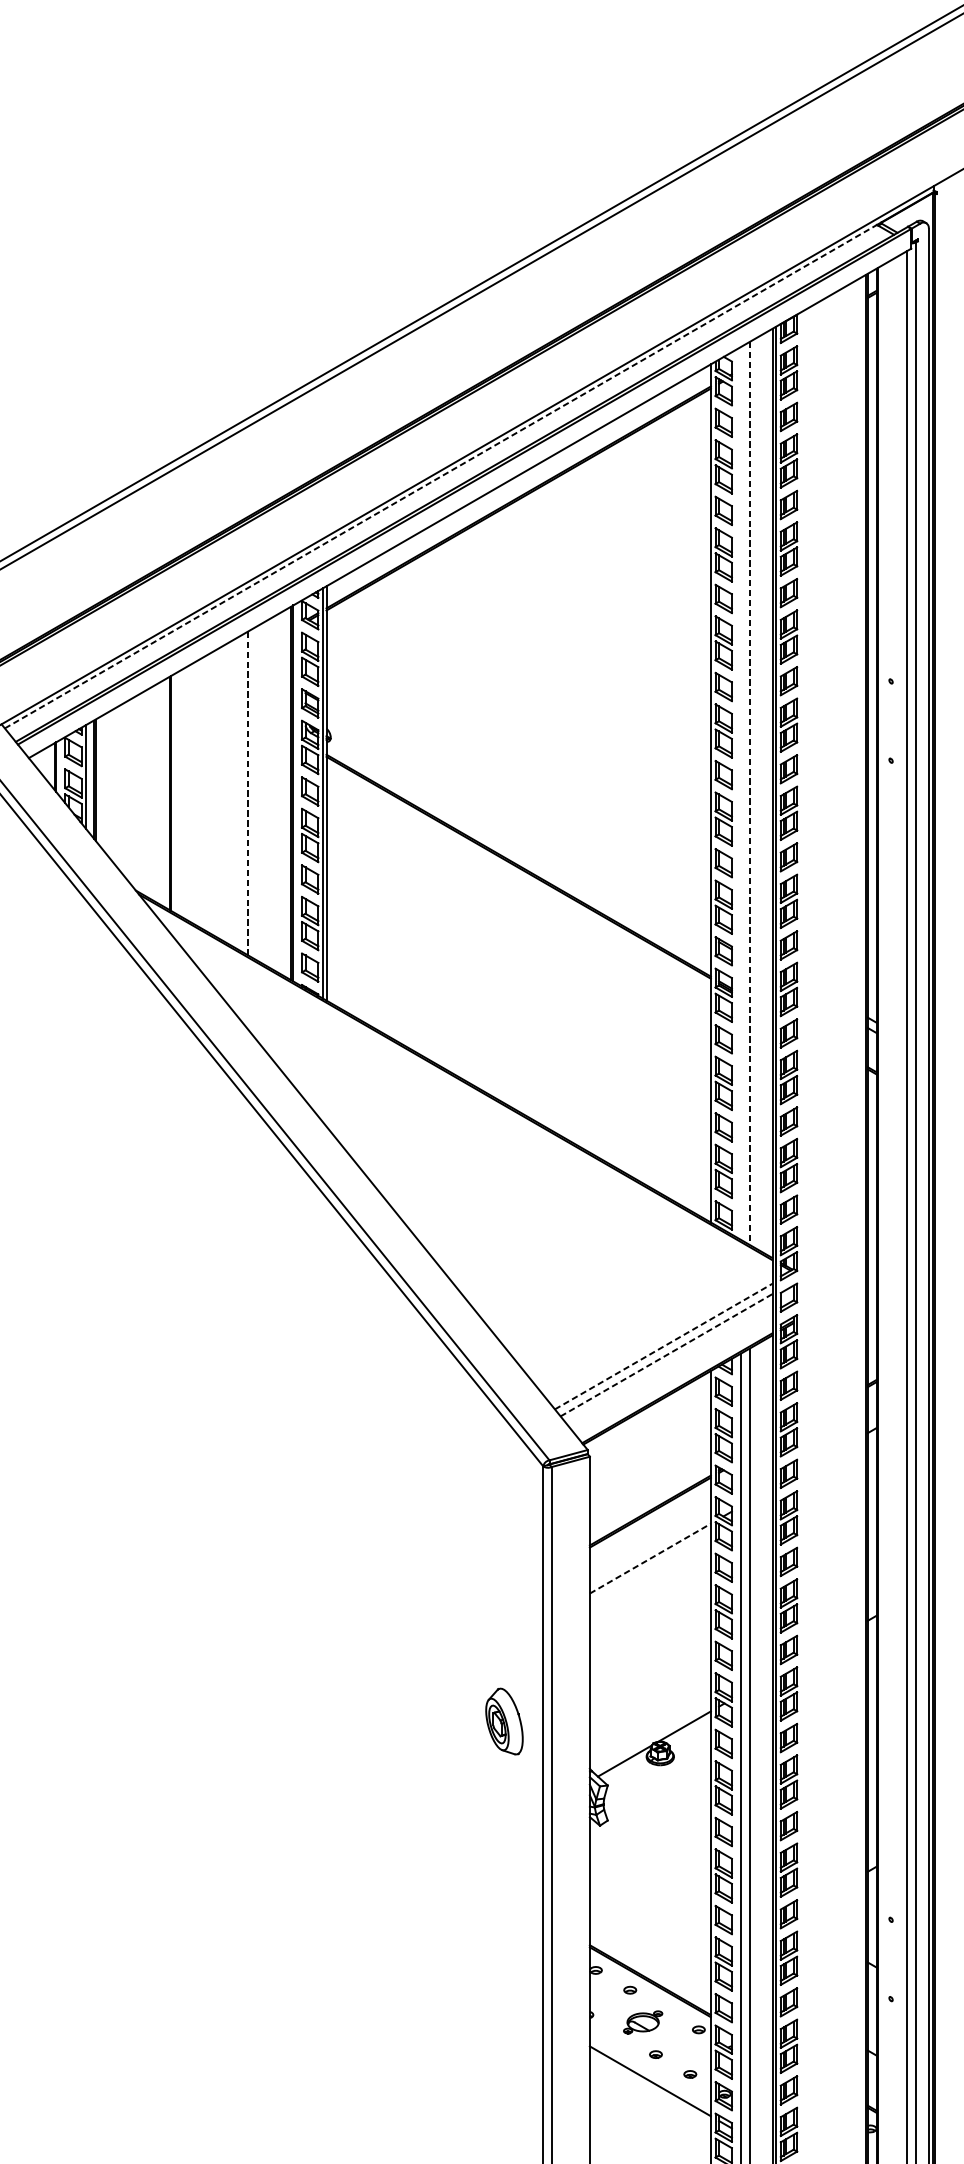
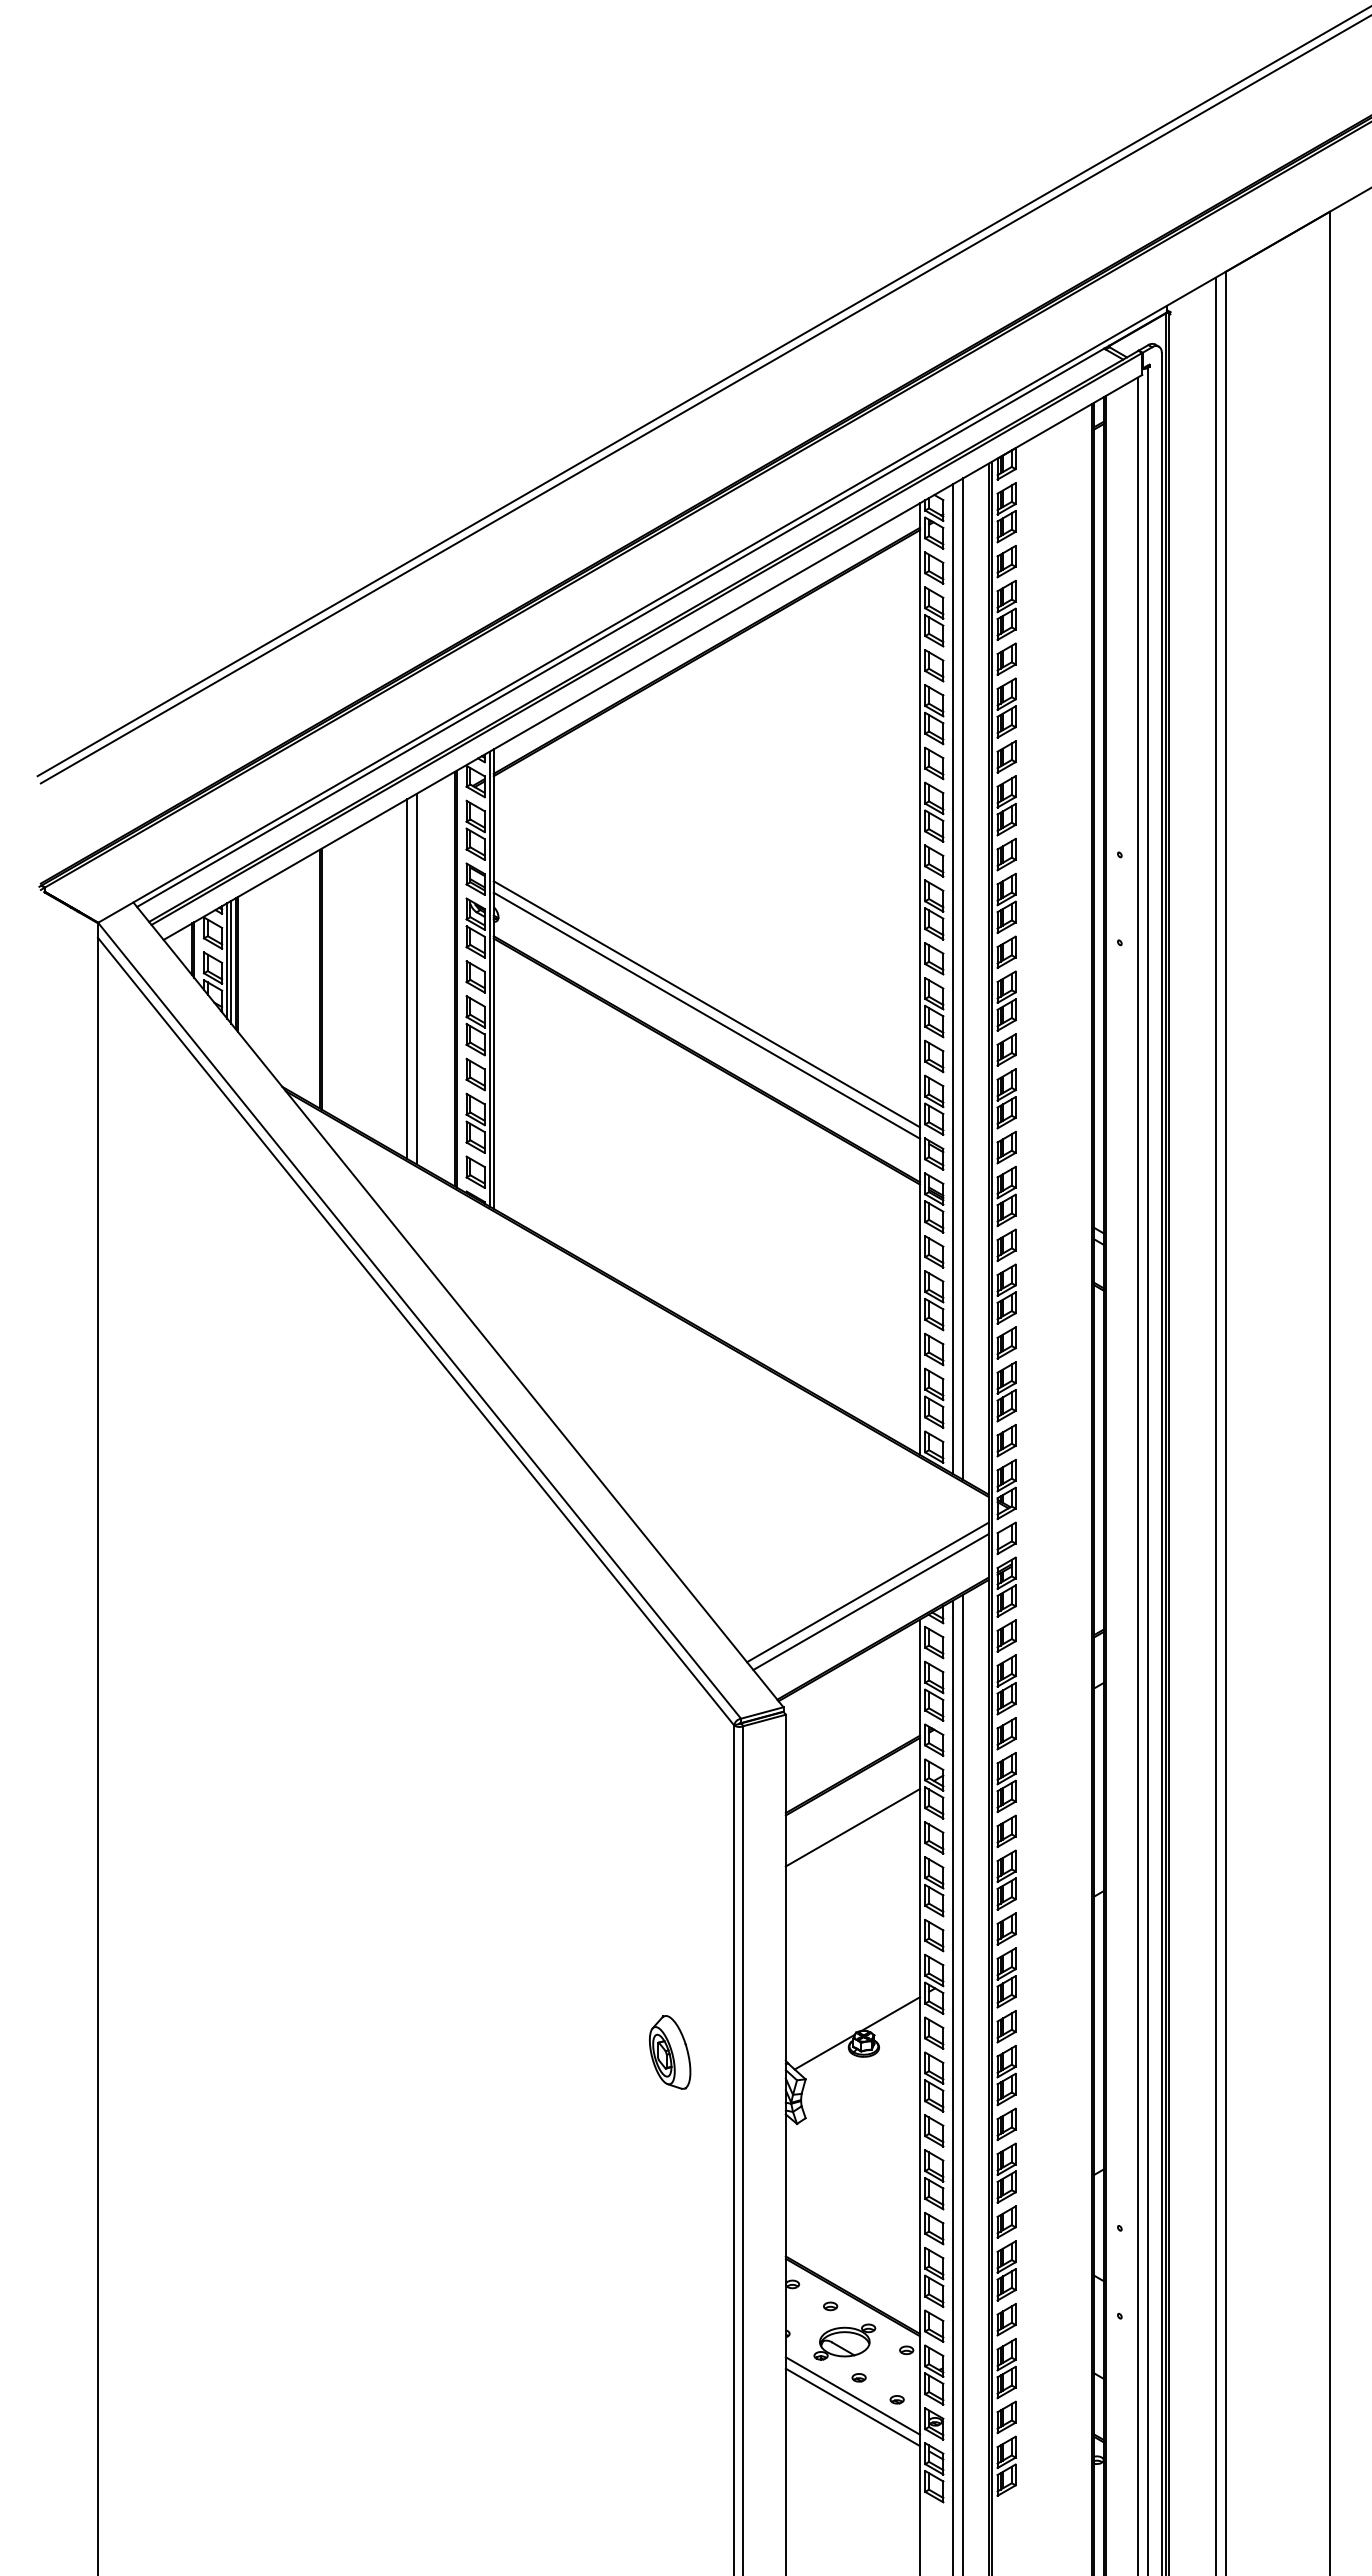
line: (441, 476) -> (621, 627), dashed -> solid
line: (90, 777) -> (231, 961), added
line: (256, 792) -> (416, 978), added
line: (248, 793) -> (407, 979), dashed -> solid
line: (741, 793) -> (953, 979), added
line: (750, 793) -> (963, 979), dashed -> solid
line: (518, 816) -> (706, 1004), added
line: (518, 826) -> (706, 1015), added
line: (664, 1346) -> (868, 1592), dashed -> solid
line: (666, 1355) -> (870, 1602), dashed -> solid
line: (650, 1558) -> (853, 1827), dashed -> solid
part: (504, 1721) -> (670, 2052), moved
part: (642, 2021) -> (844, 2341), size x1.43
line: (649, 2070) -> (852, 2395), added

